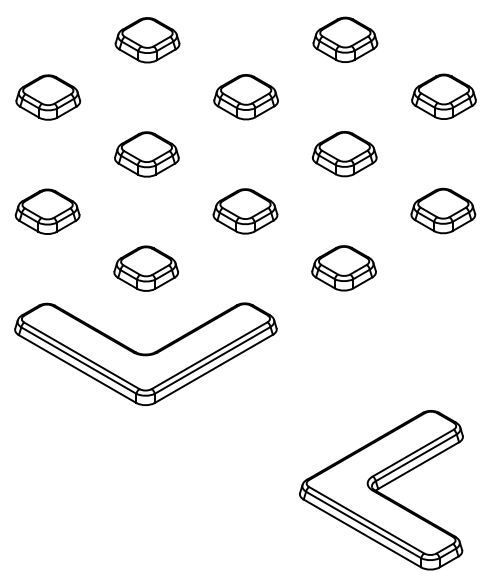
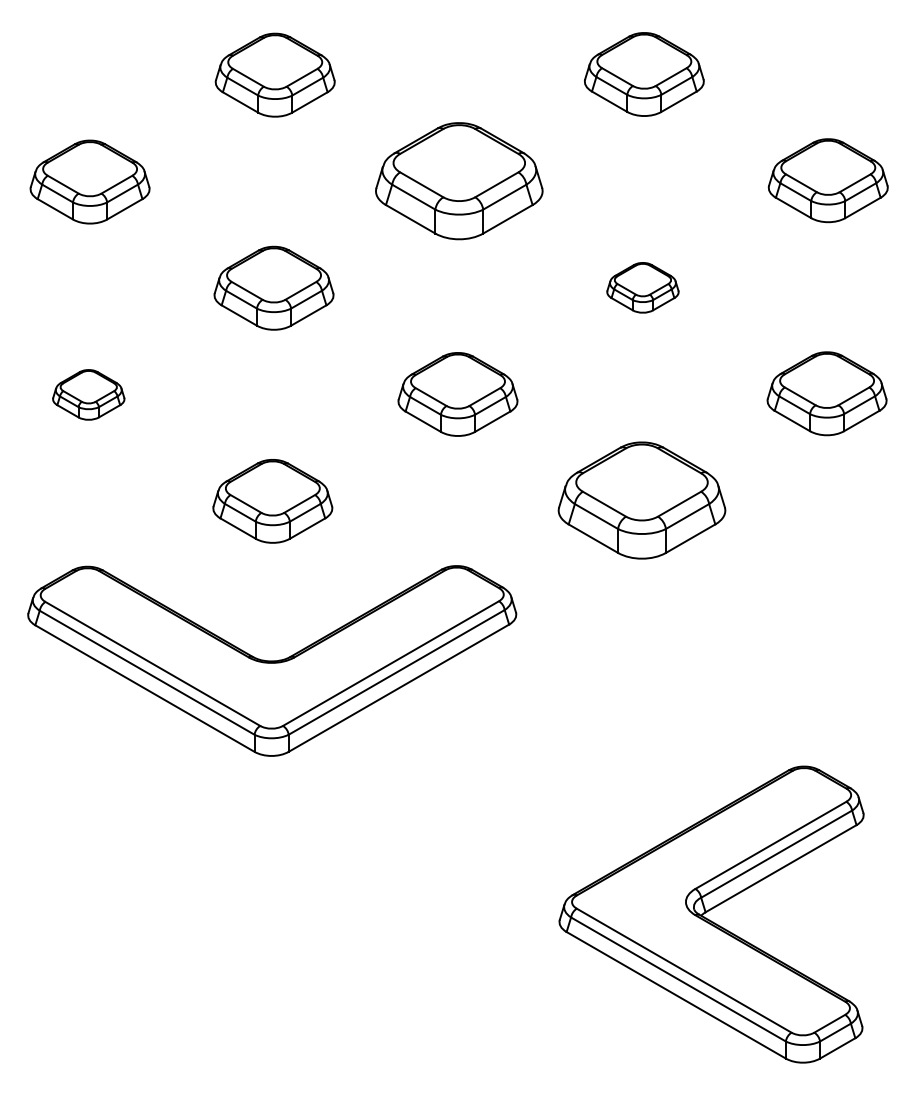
part: (245, 97) -> (458, 181), size x1.4
part: (344, 154) -> (642, 288), size x0.6
part: (47, 211) -> (88, 394), size x0.6
part: (343, 268) -> (640, 500), size x1.4

